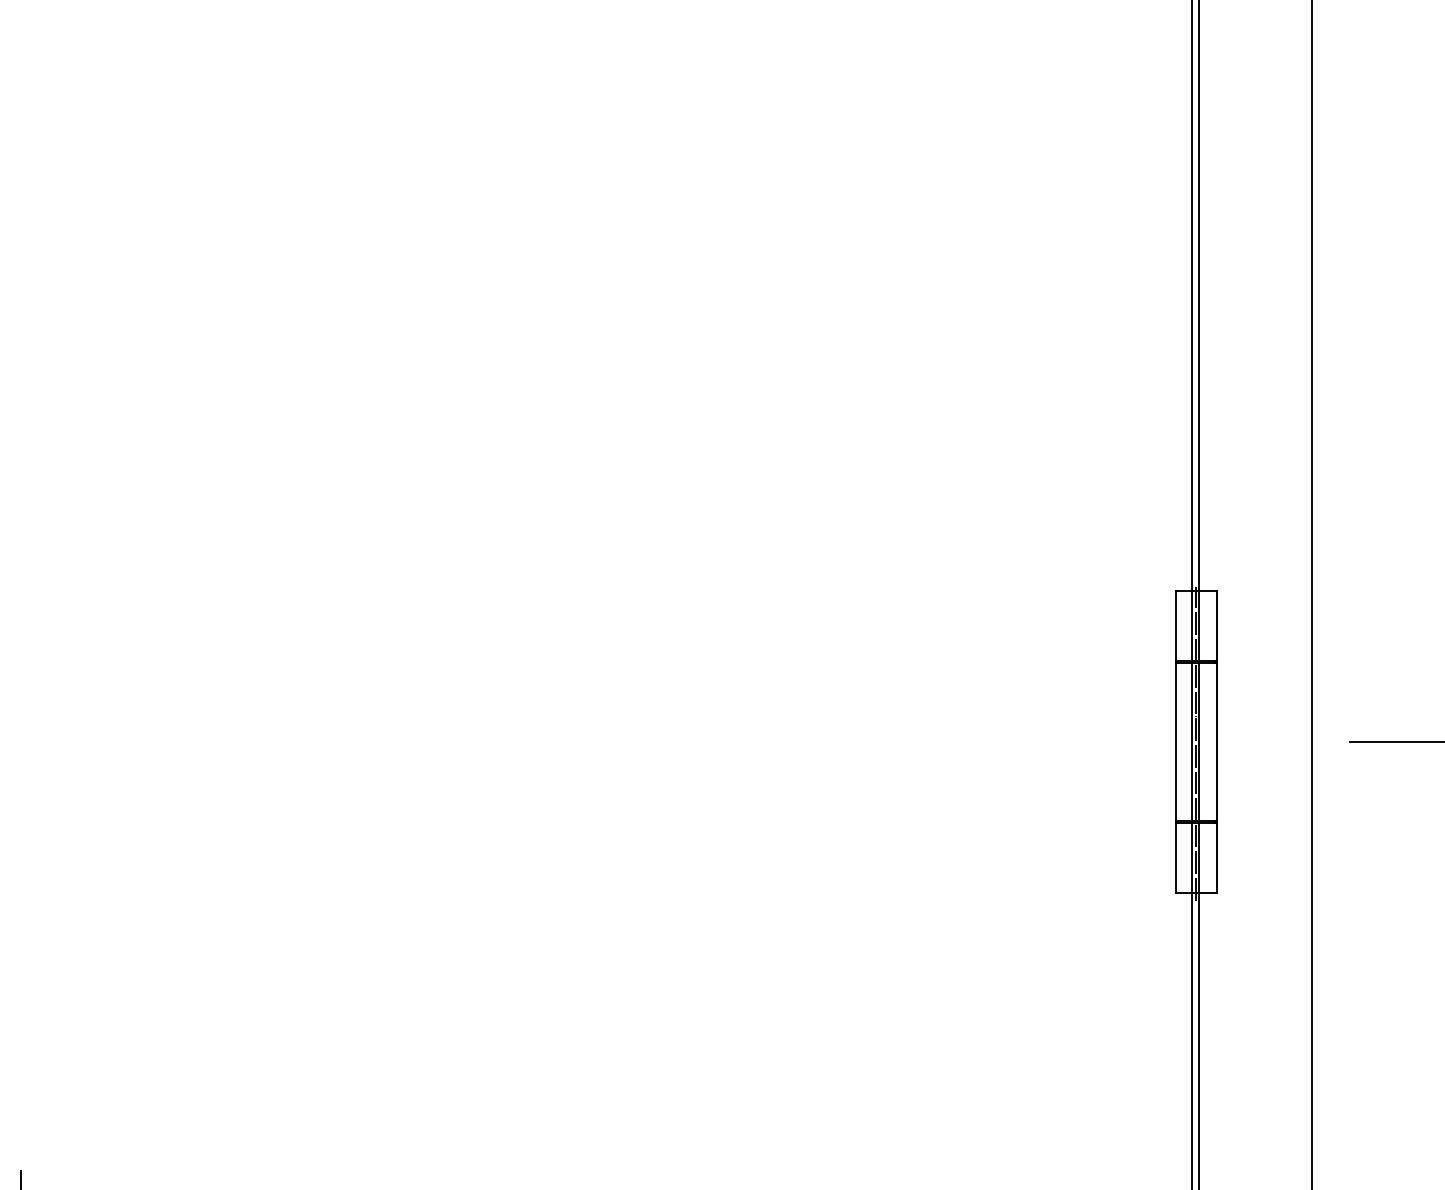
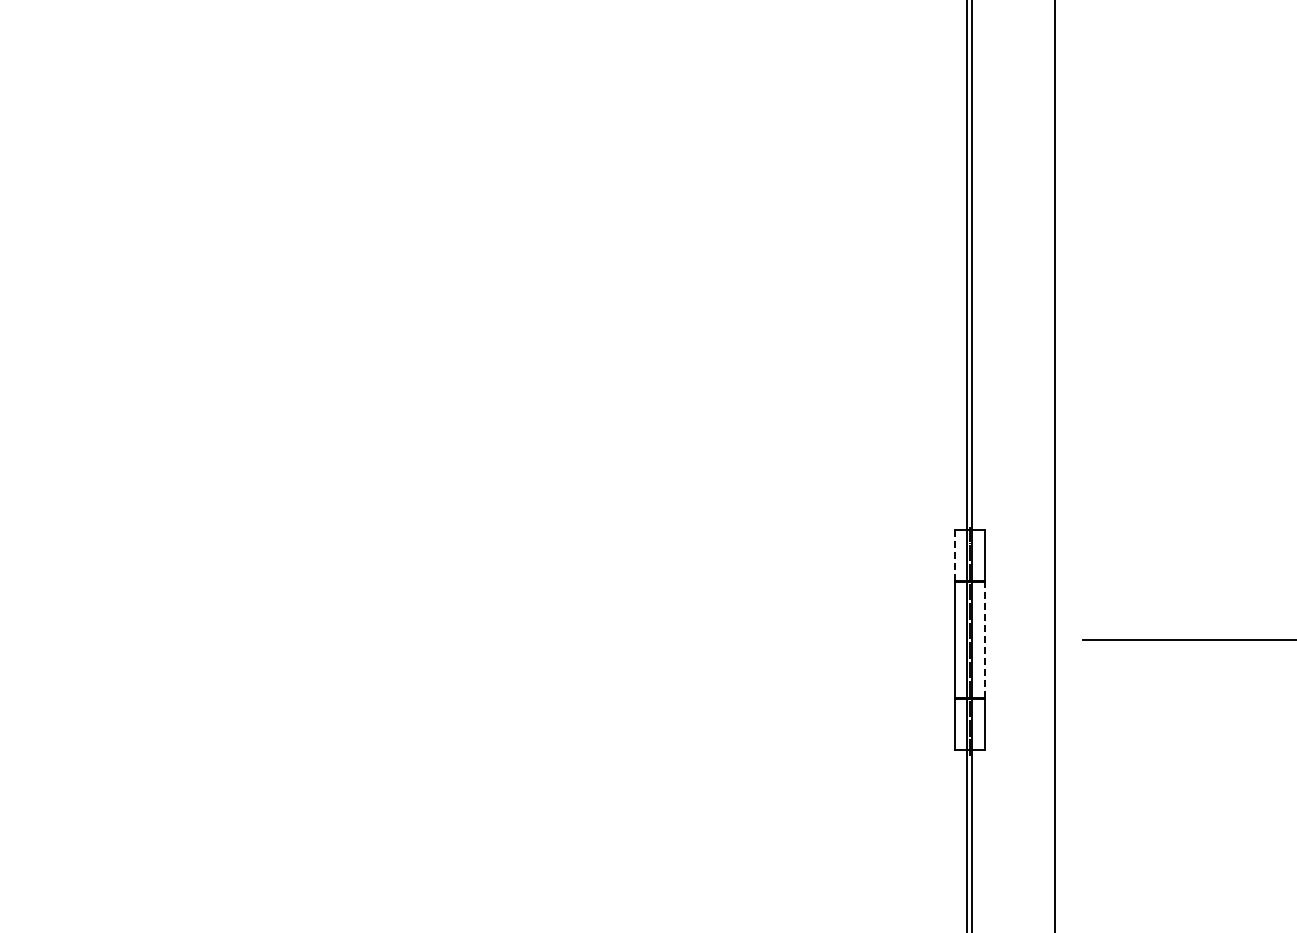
line: (1176, 626) -> (955, 555), solid -> dashed
line: (1217, 742) -> (985, 640), solid -> dashed

